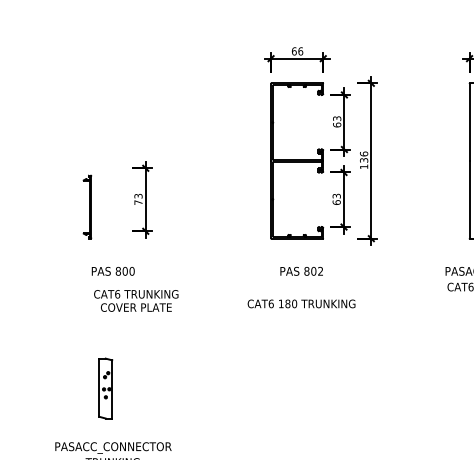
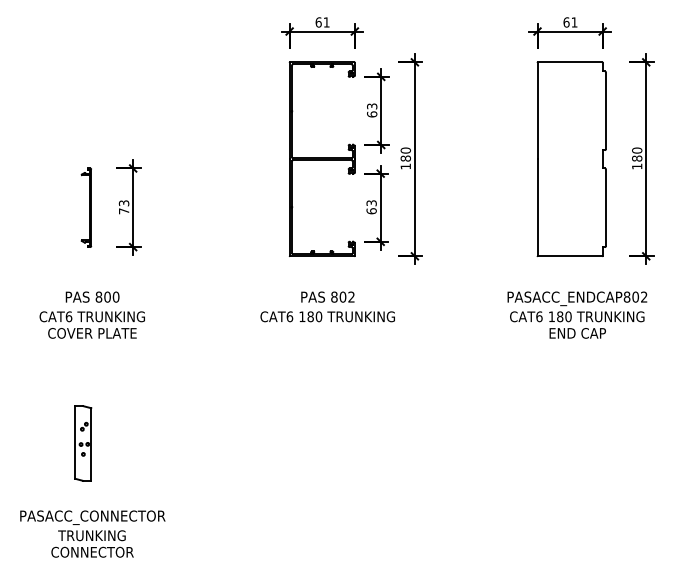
text: (300, 51) -> (326, 22), 66 -> 61
text: (363, 157) -> (405, 154), 136 -> 180
part: (87, 206) -> (86, 207), moved
text: (135, 300) -> (91, 324), moved
text: (301, 303) -> (327, 316), moved

